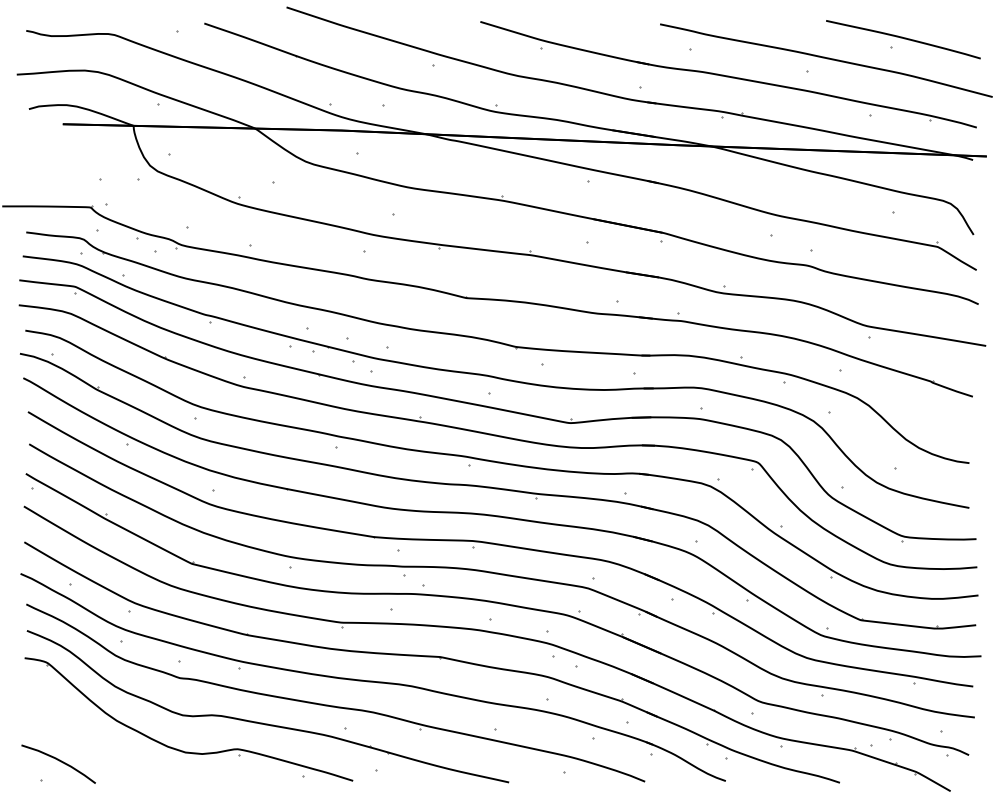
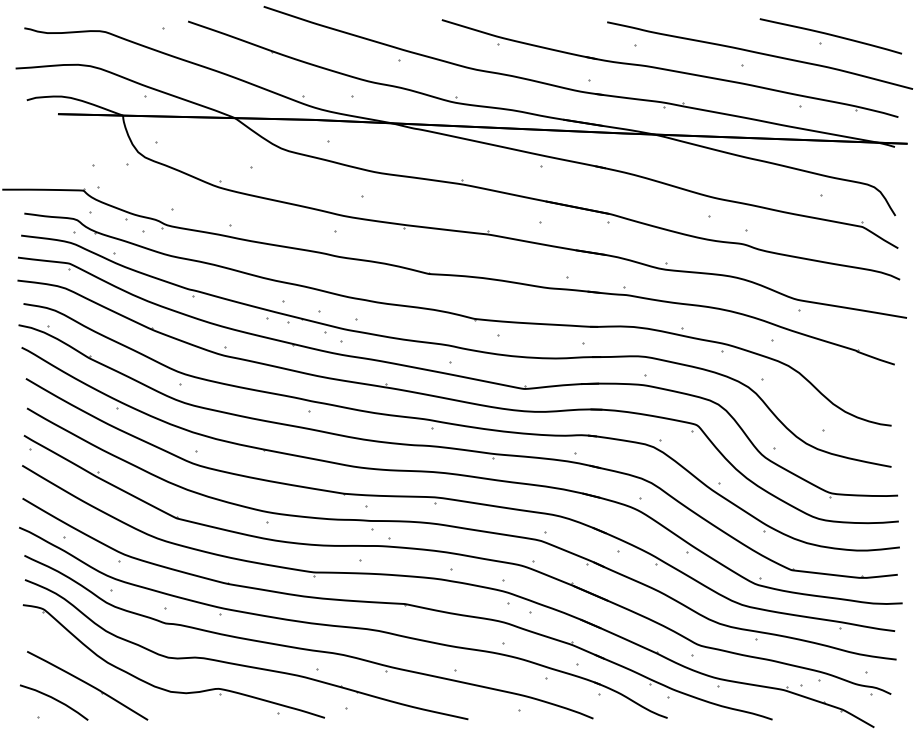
part: (94, 745) -> (87, 685), added

